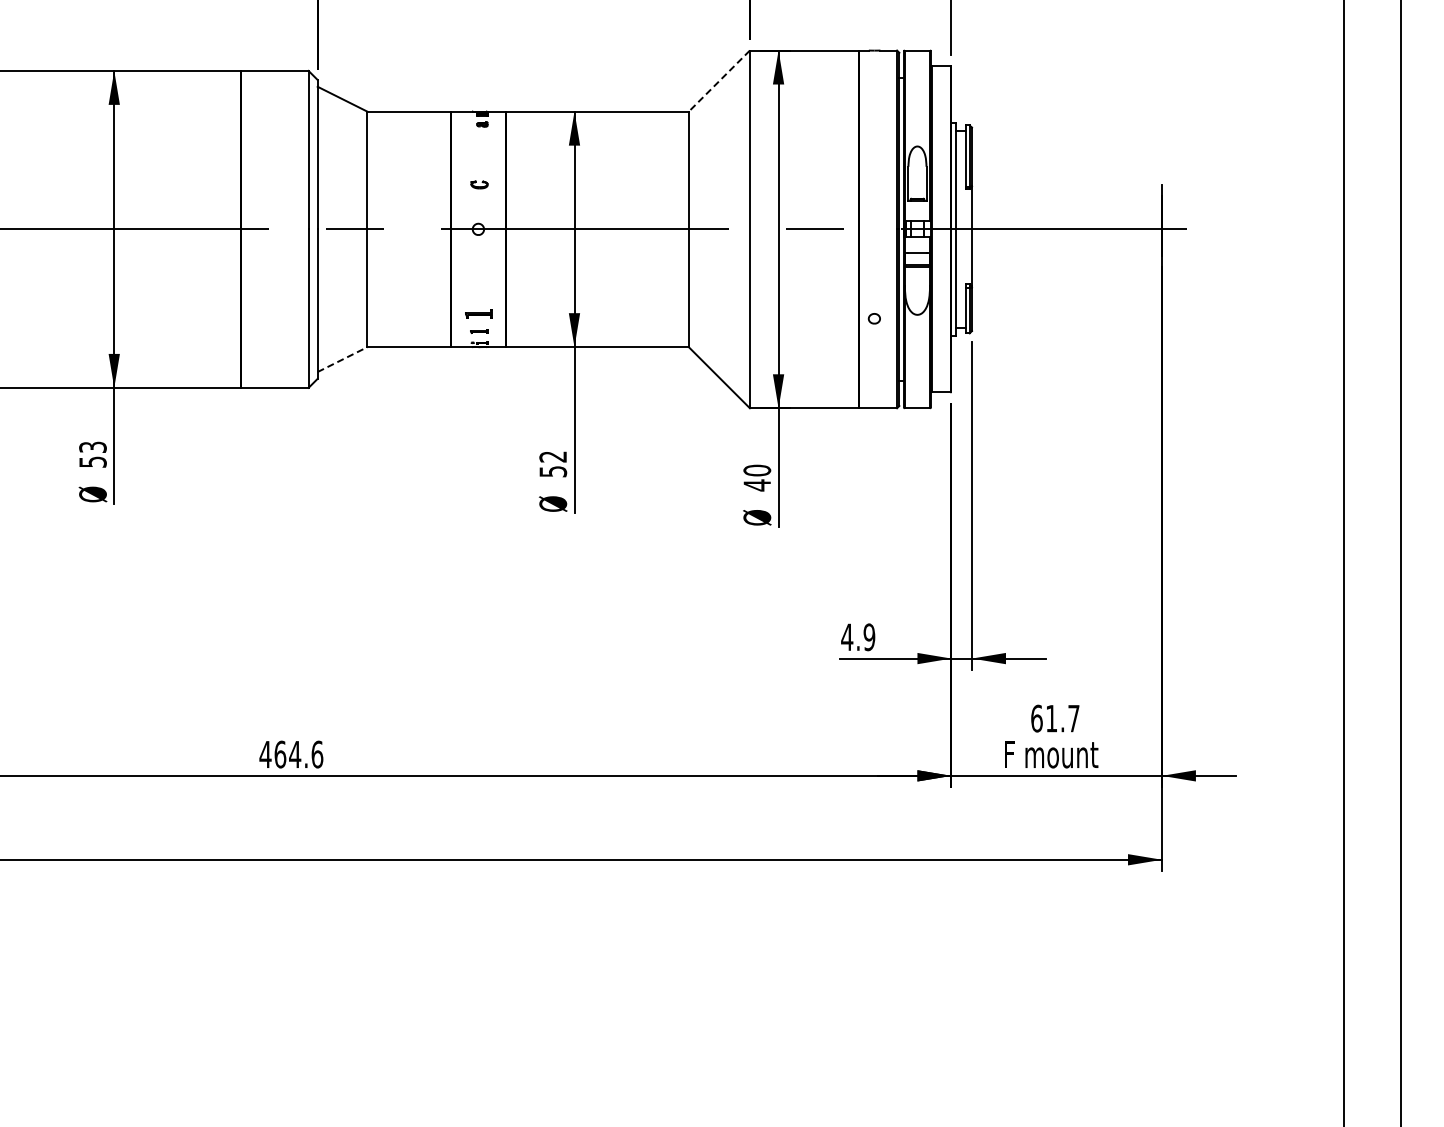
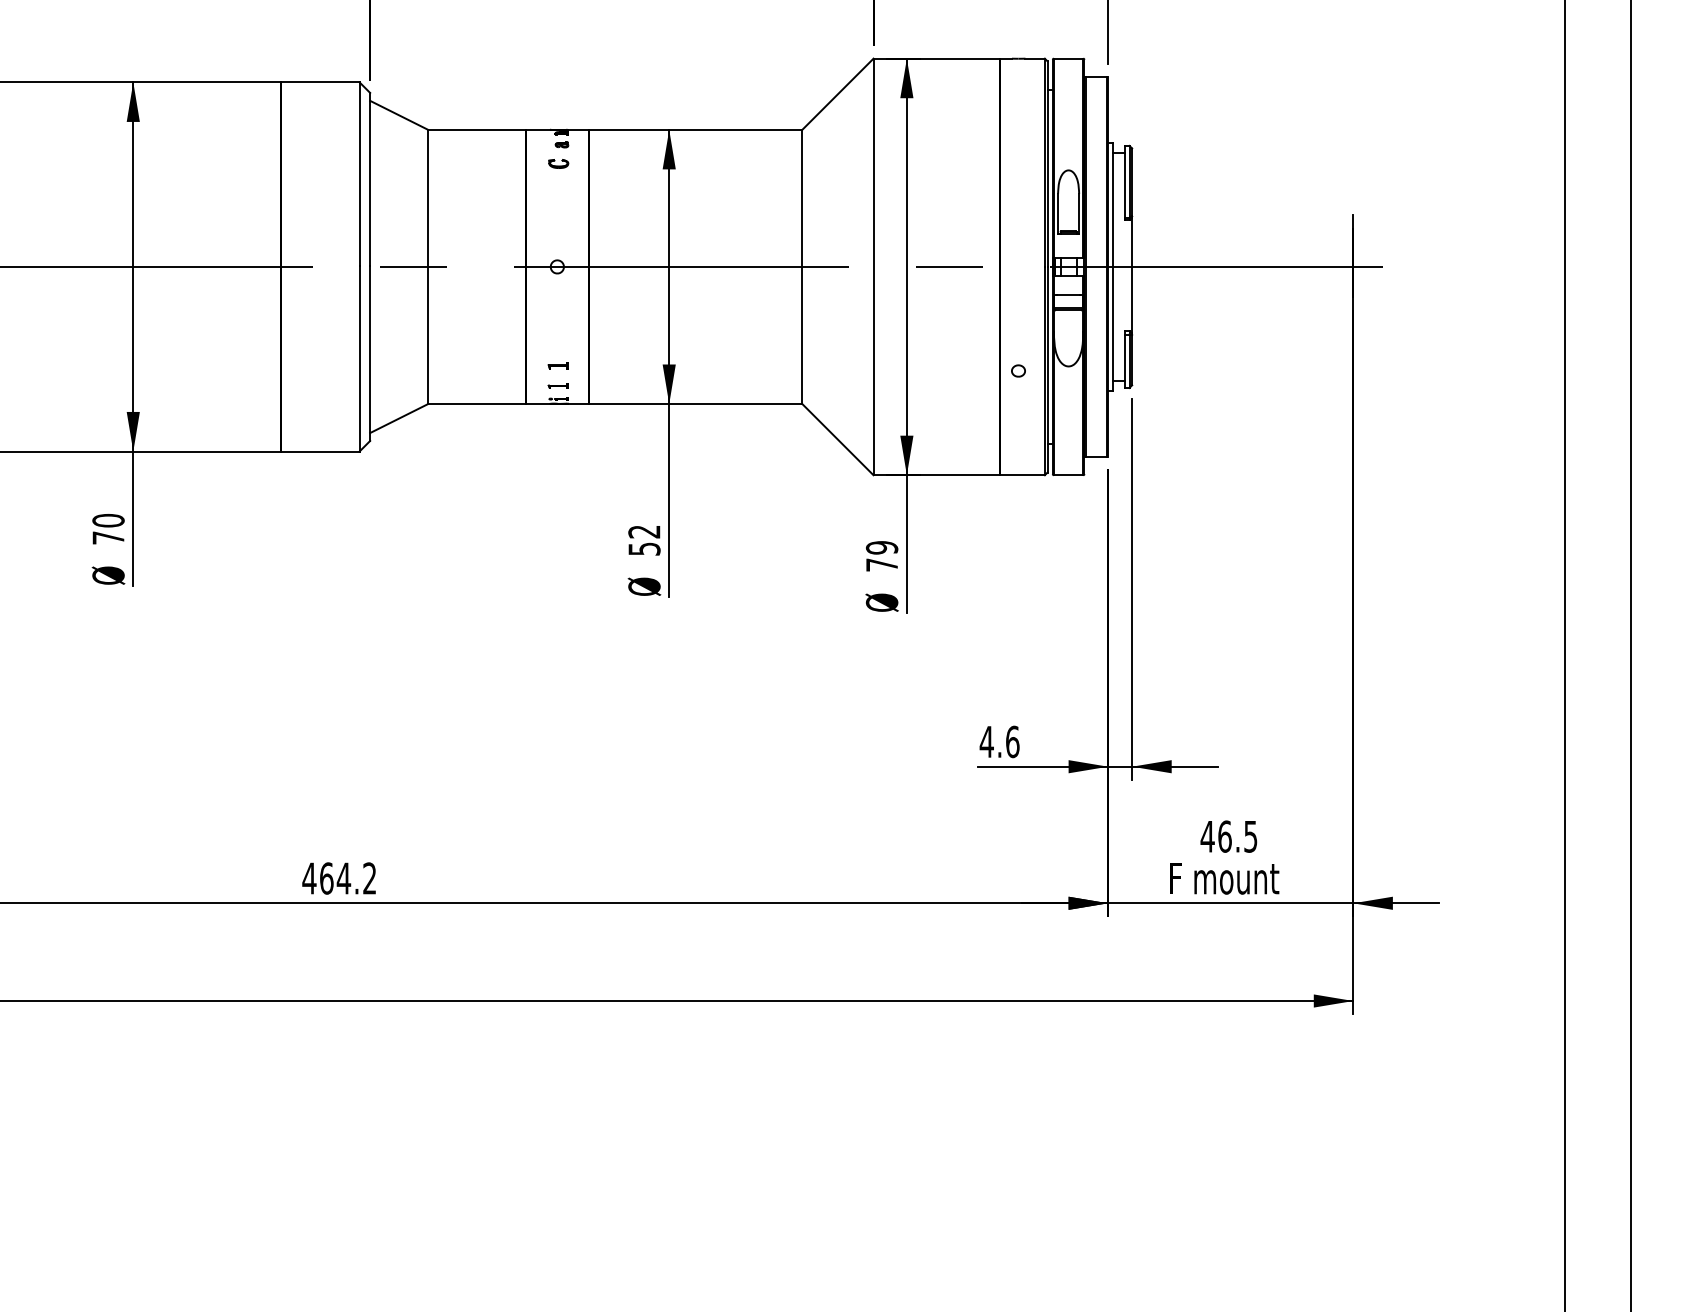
line: (719, 81) -> (838, 94), dashed -> solid
part: (479, 184) -> (558, 163), moved
part: (479, 314) -> (558, 366), size x0.62
line: (342, 359) -> (399, 418), dashed -> solid
text: (92, 454) -> (107, 529), 53 -> 70
text: (757, 477) -> (882, 555), 40 -> 79
text: (869, 637) -> (1012, 742), 4.9 -> 4.6
text: (1054, 718) -> (1228, 836), 61.7 -> 46.5
text: (317, 754) -> (369, 878), 464.6 -> 464.2

